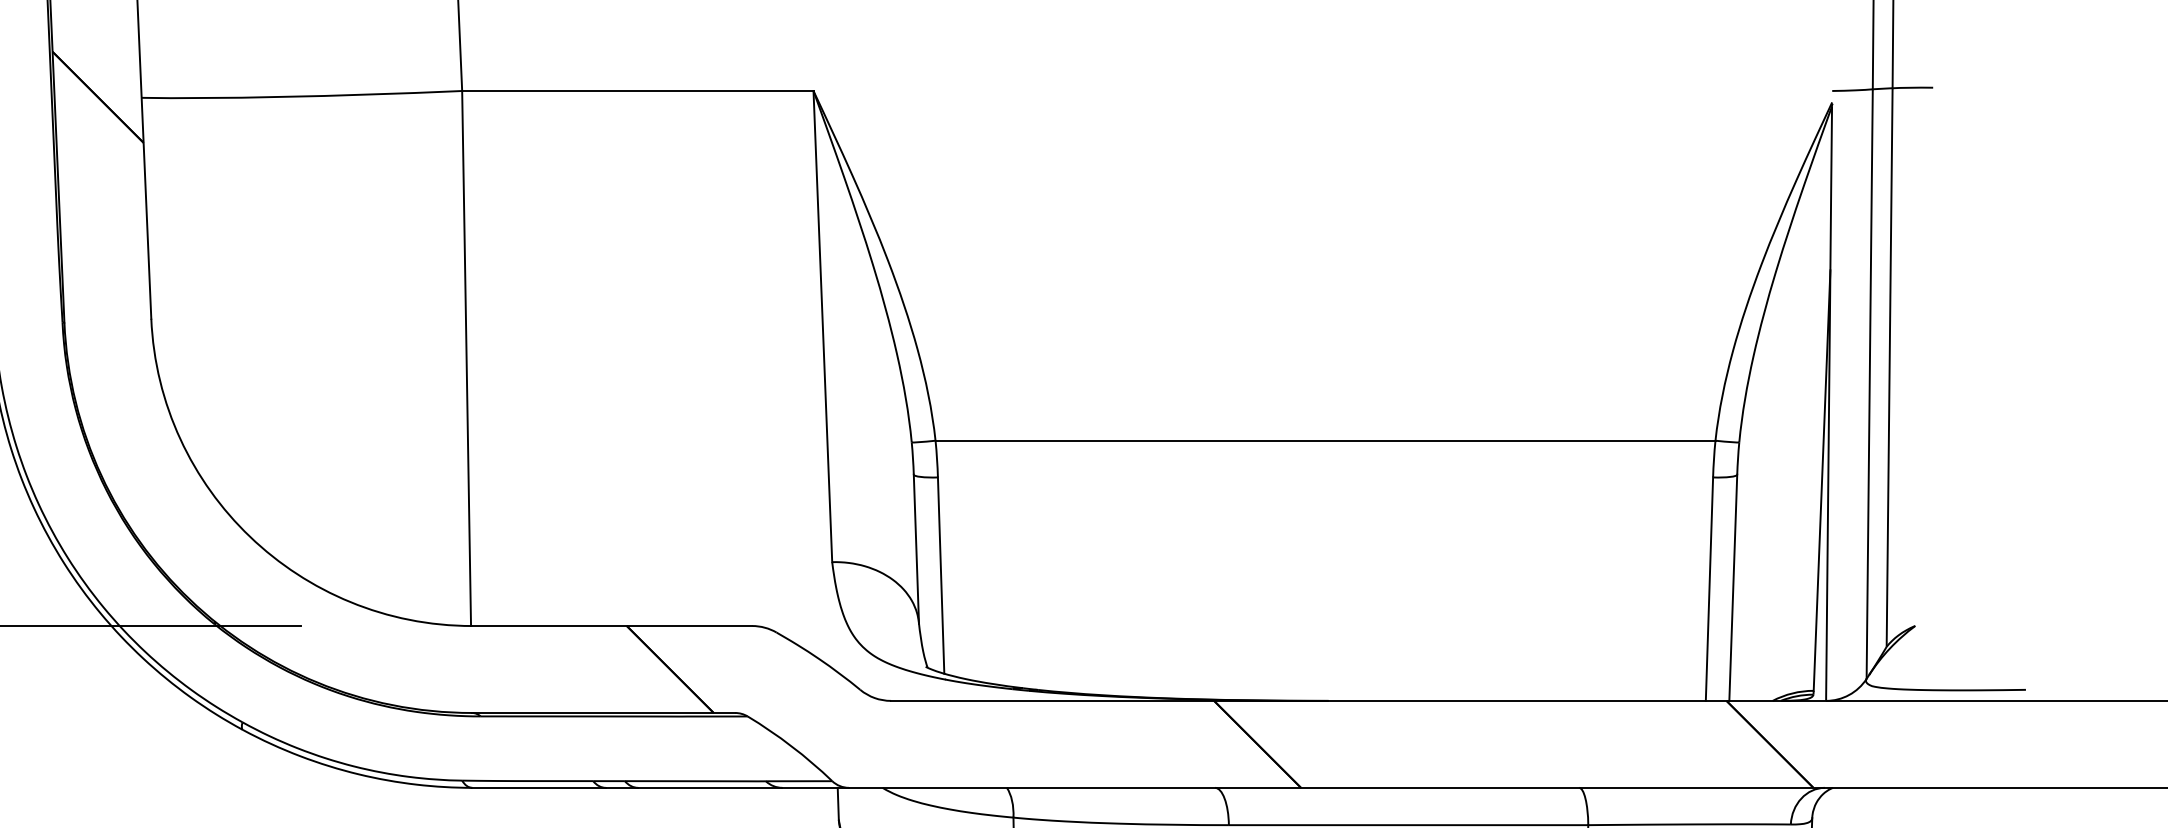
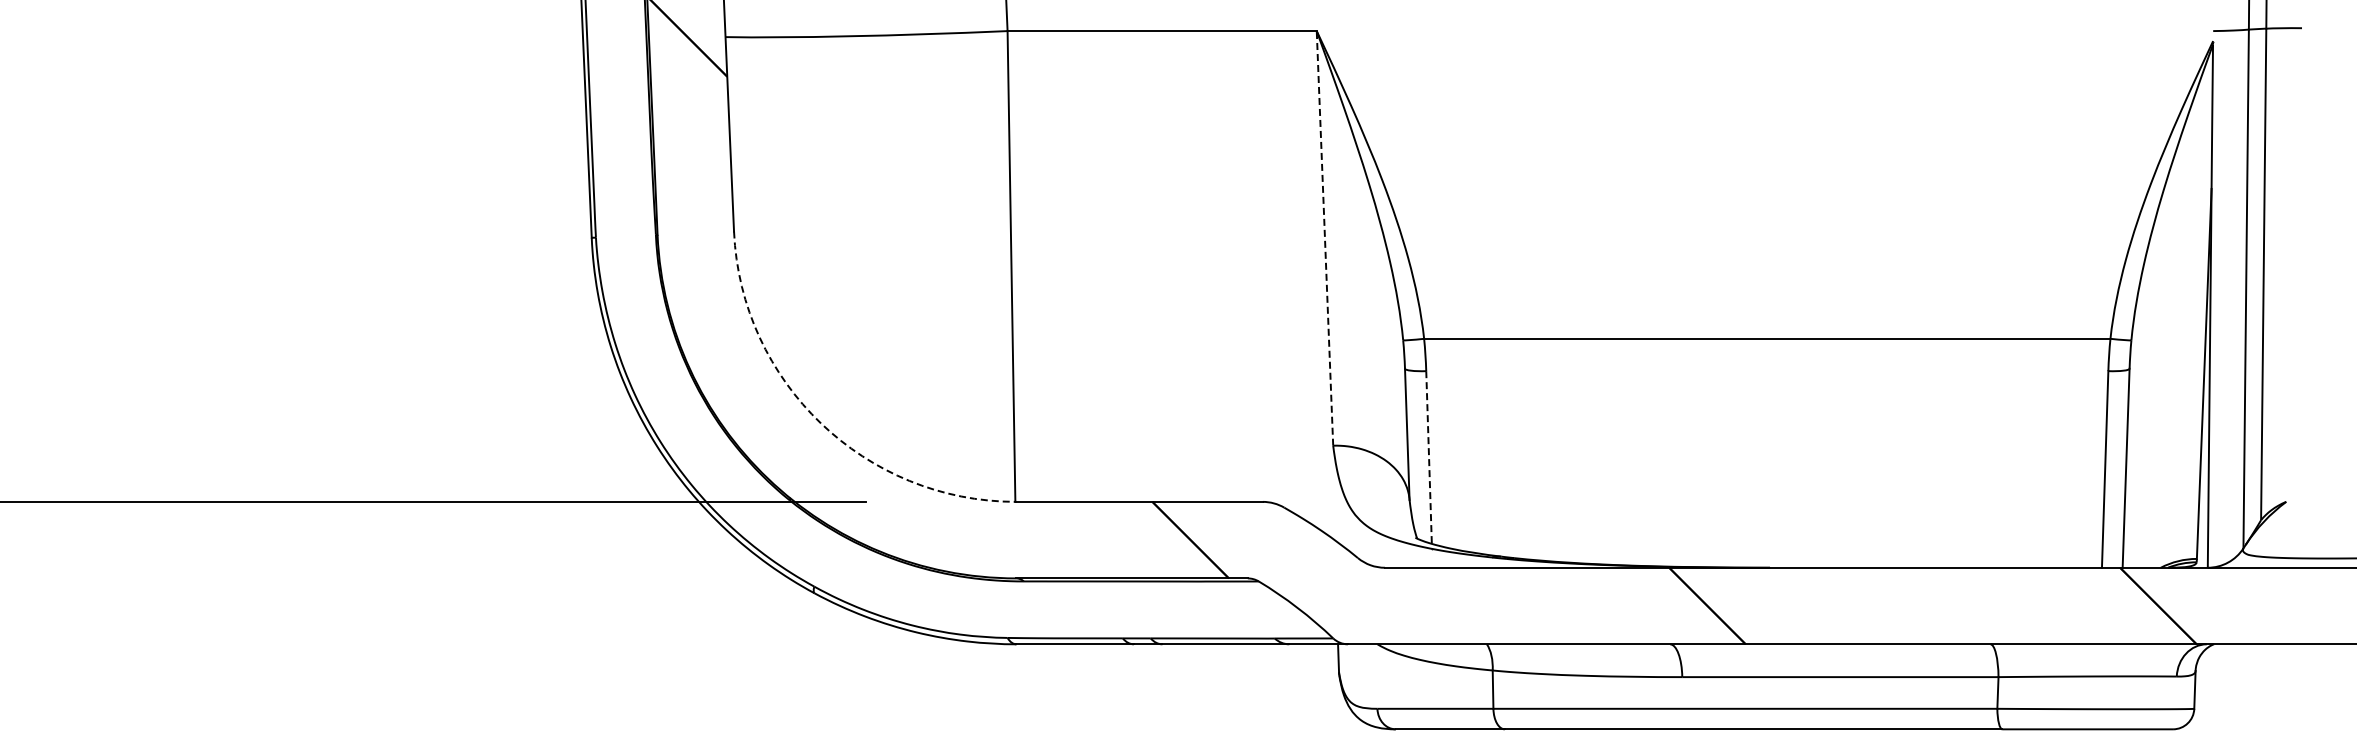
line: (822, 325) -> (1324, 237), solid -> dashed
arc: (249, 536) -> (820, 423), solid -> dashed
line: (941, 576) -> (1429, 458), solid -> dashed

